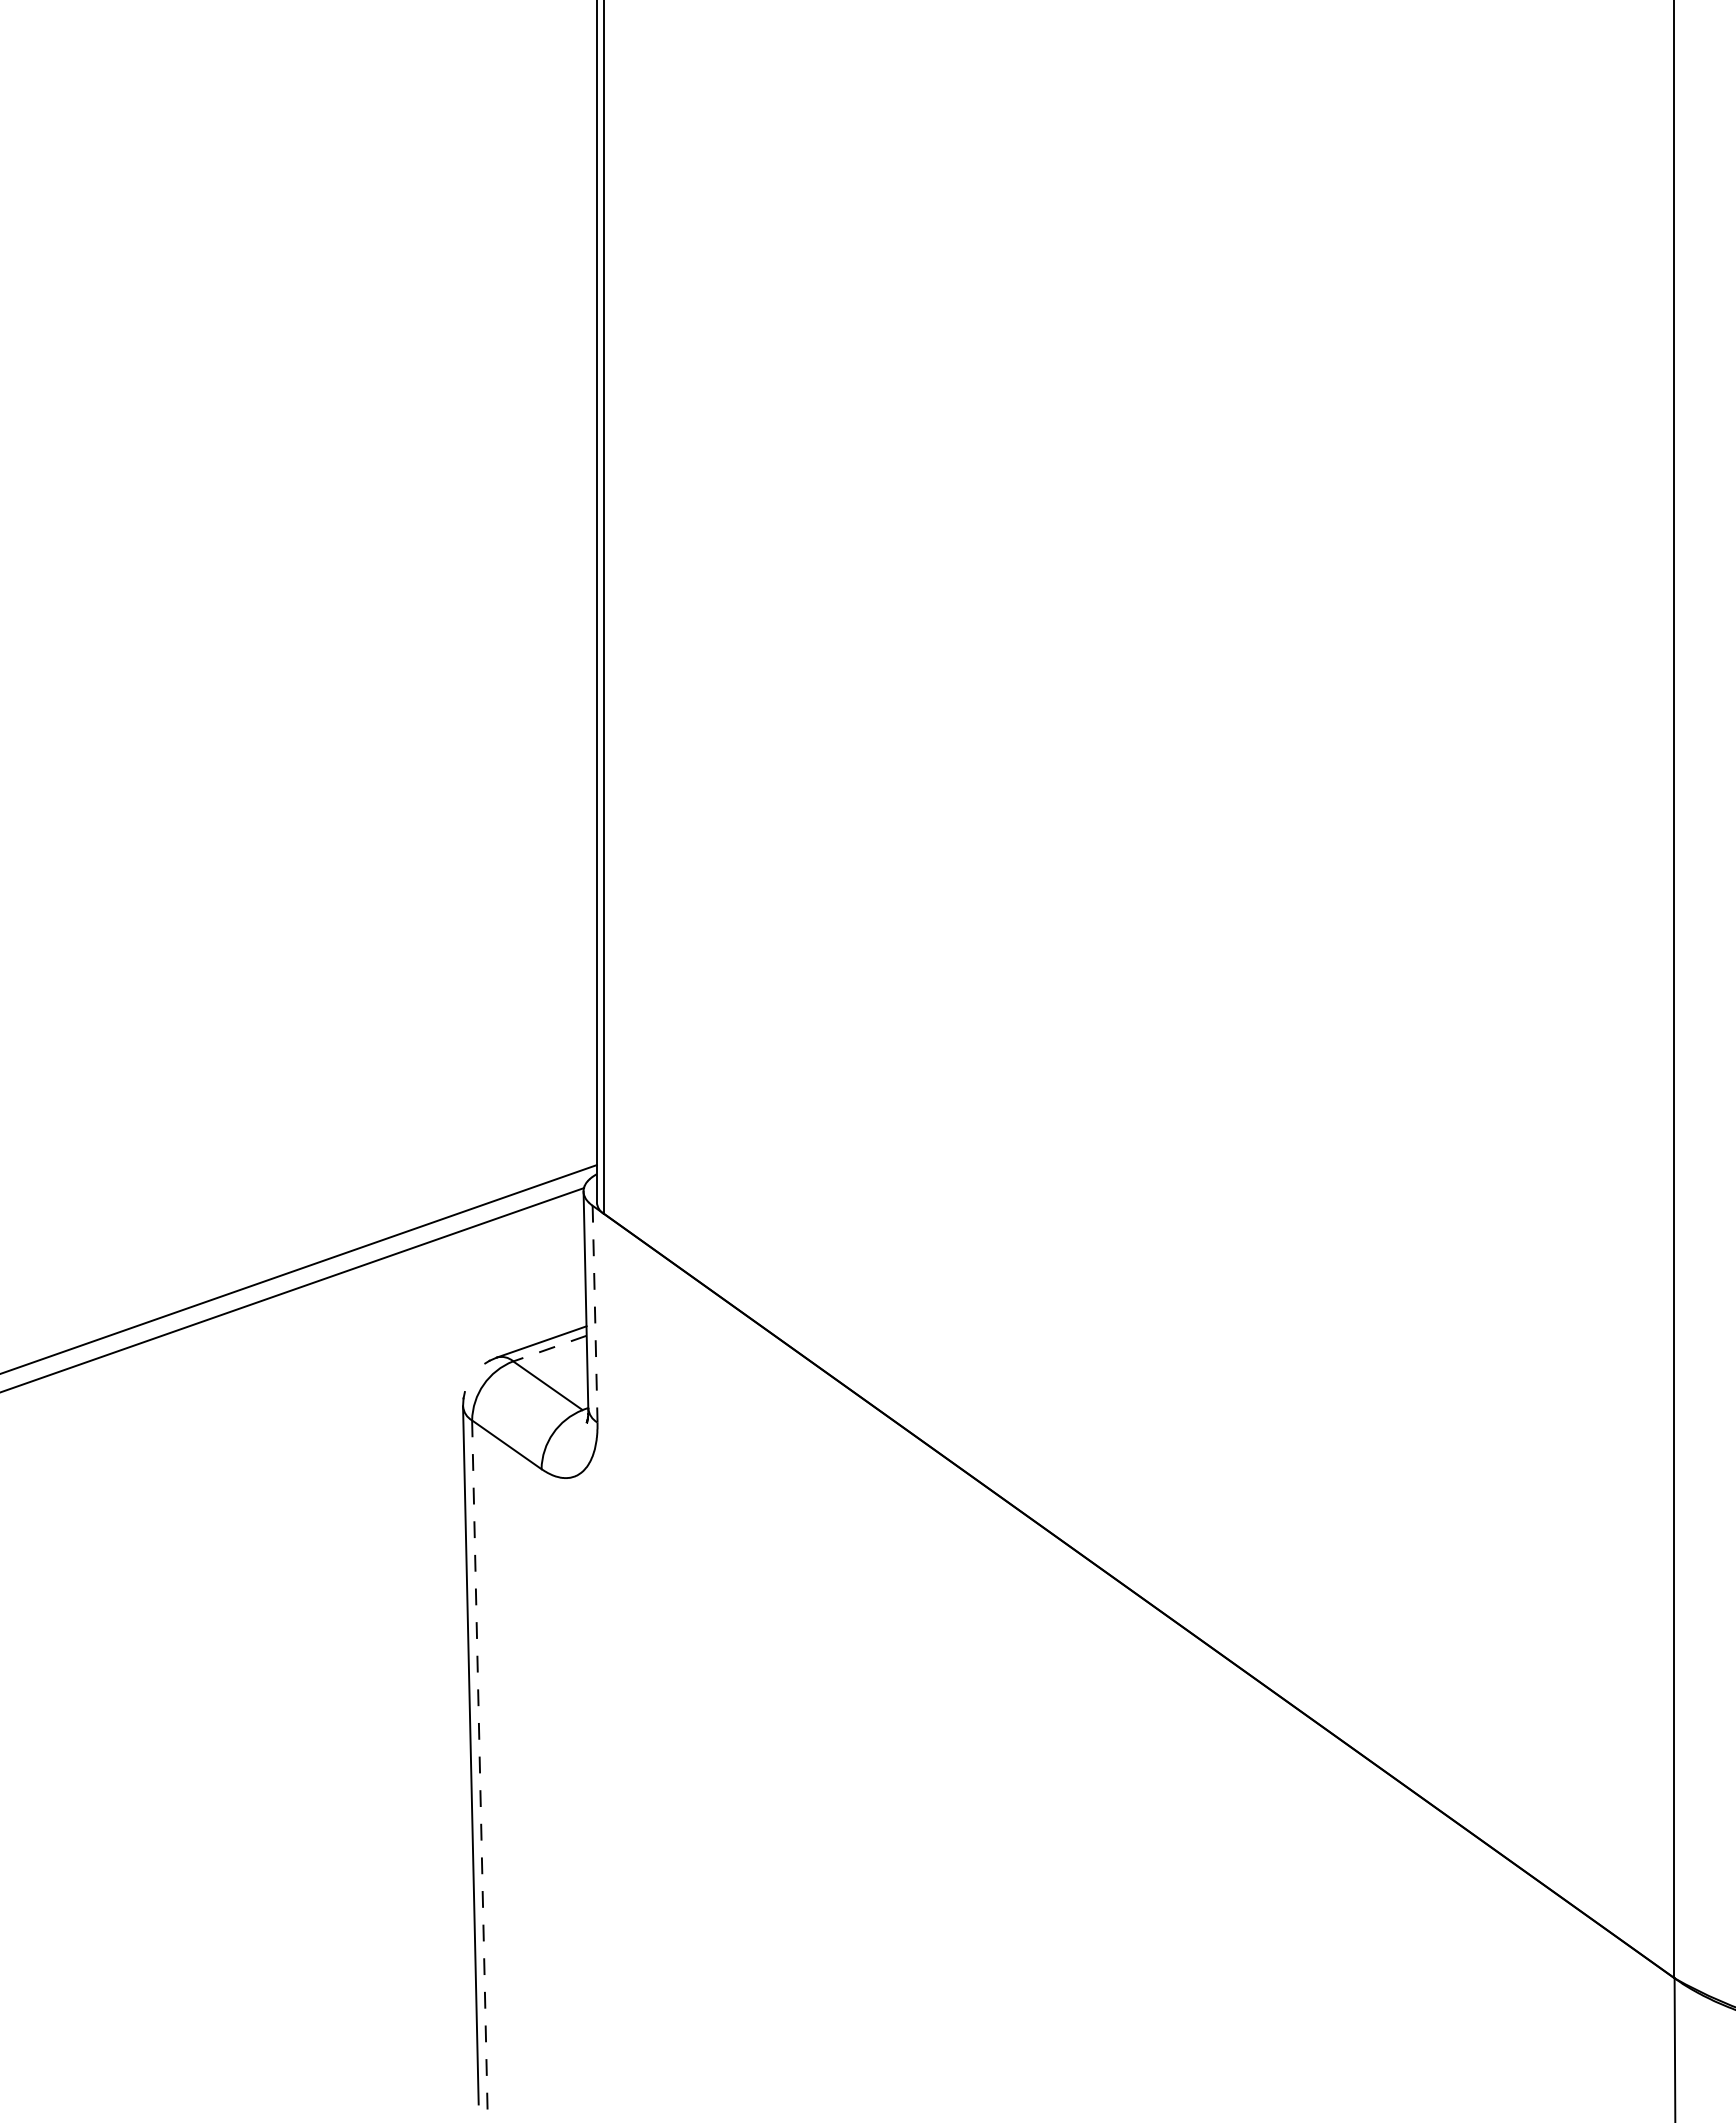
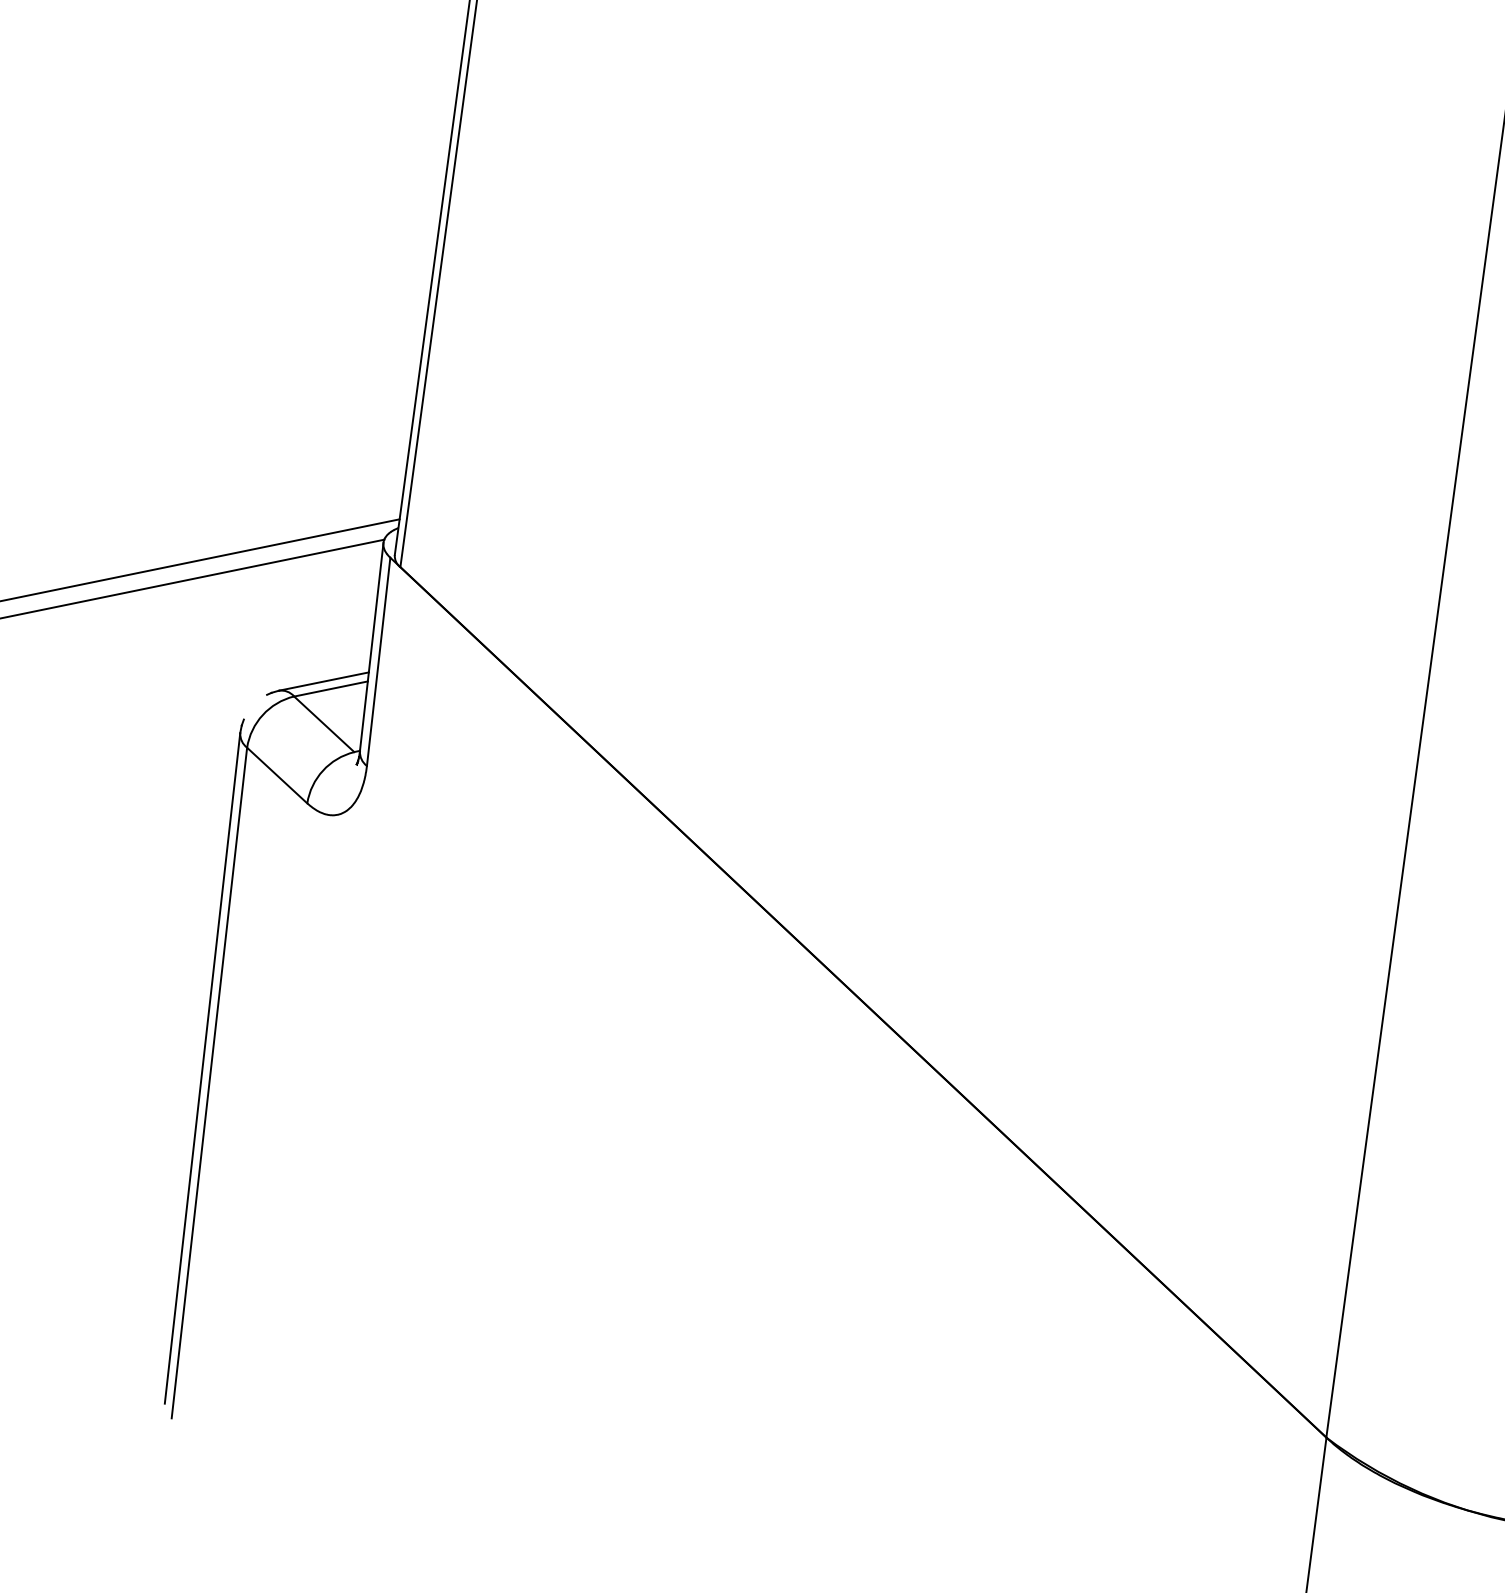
line: (595, 1314) -> (378, 662), dashed -> solid
line: (550, 1348) -> (331, 688), dashed -> solid
line: (479, 1770) -> (208, 1083), dashed -> solid

